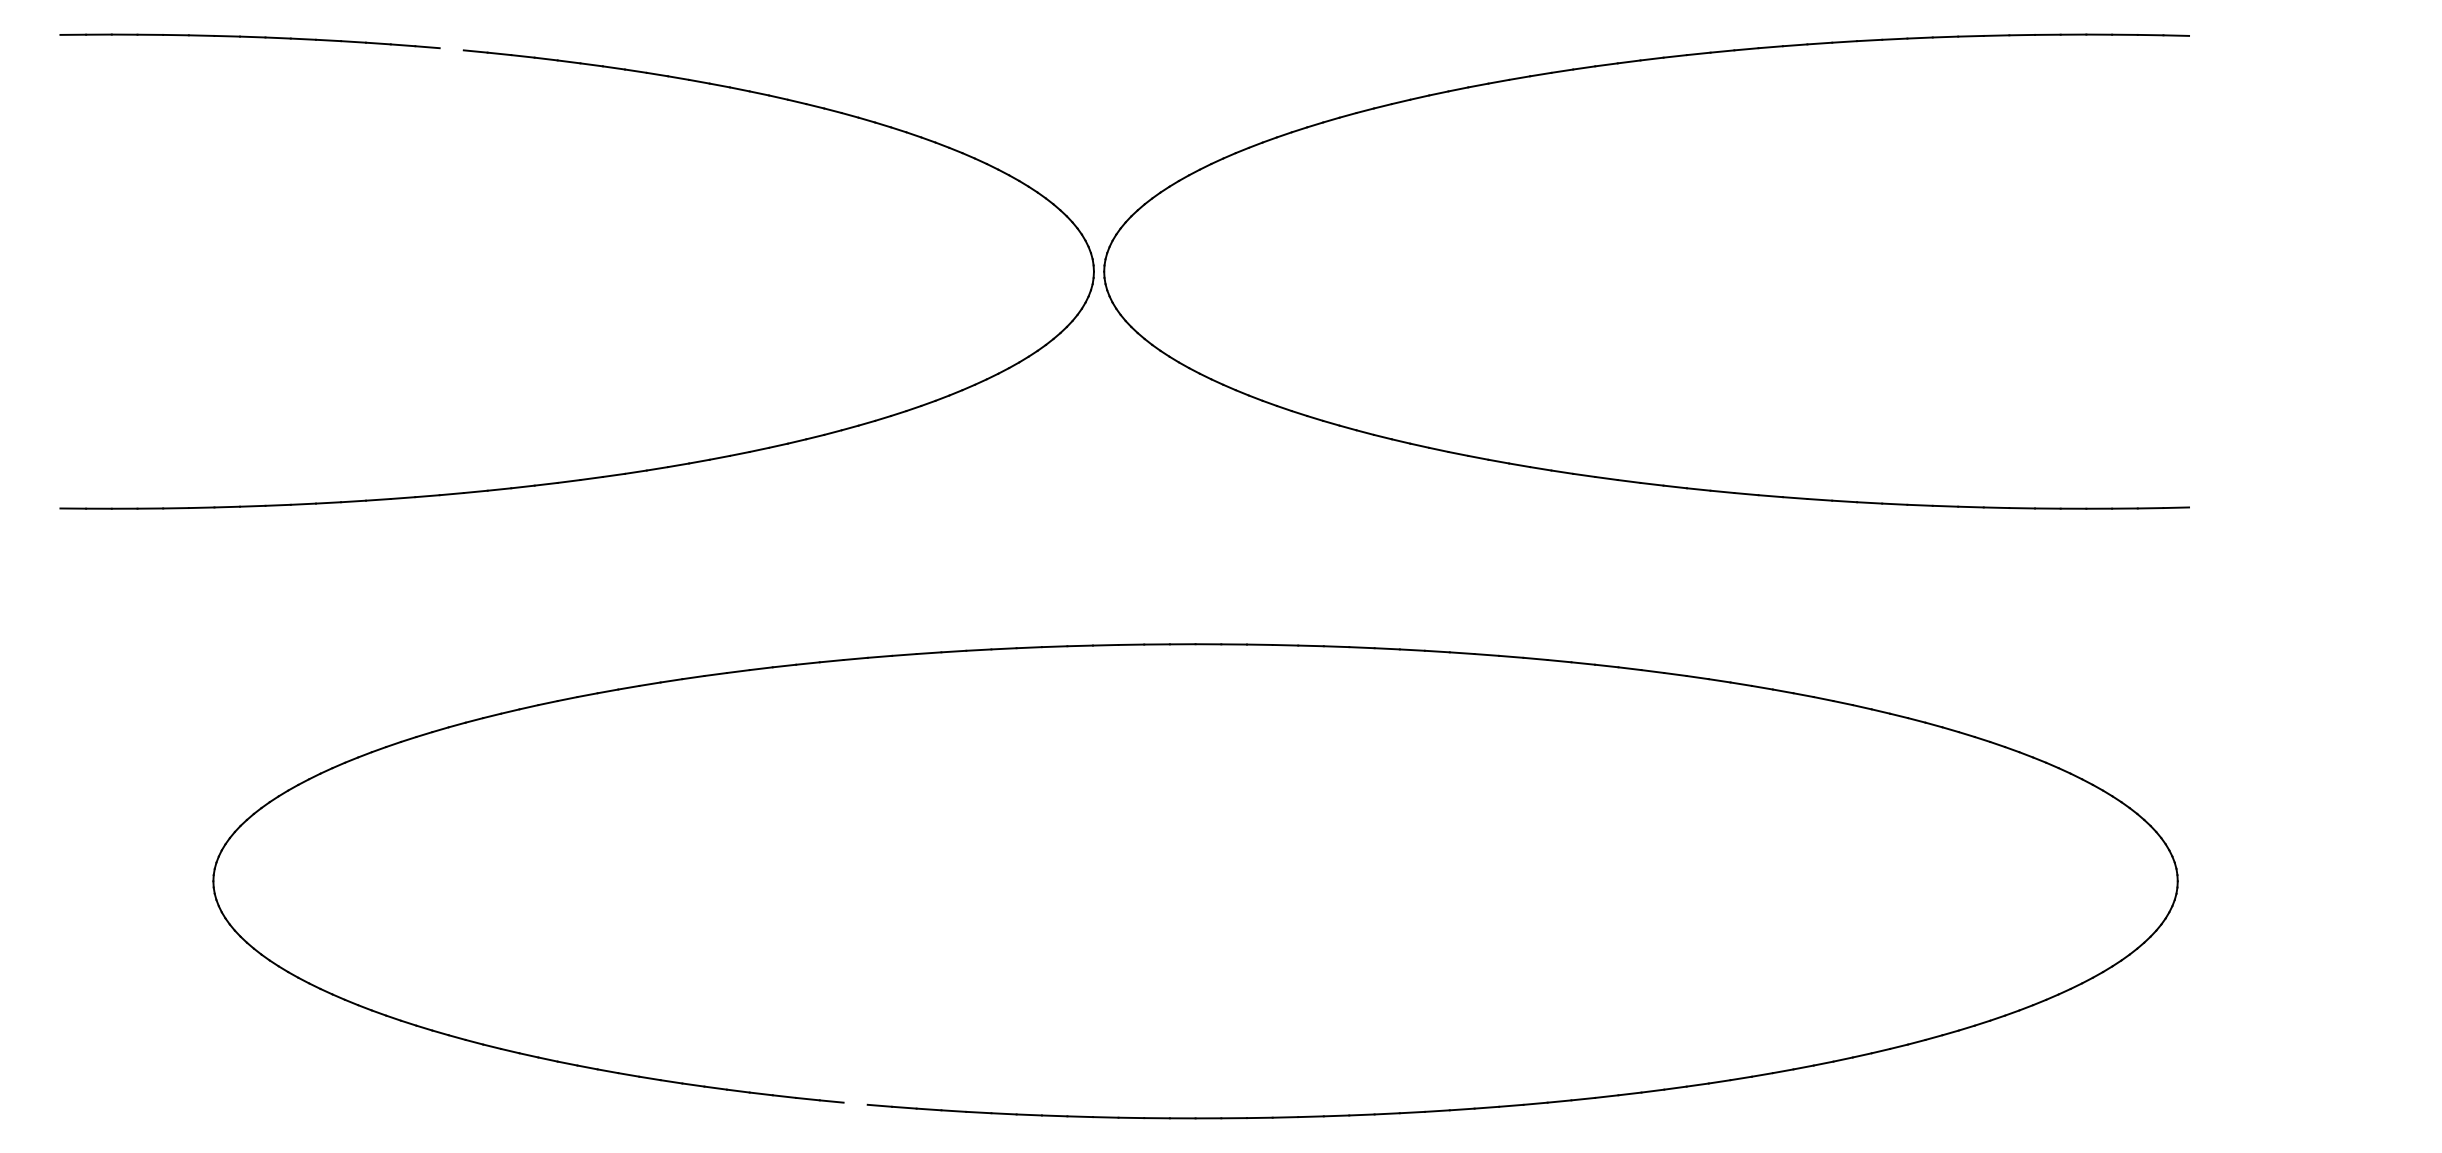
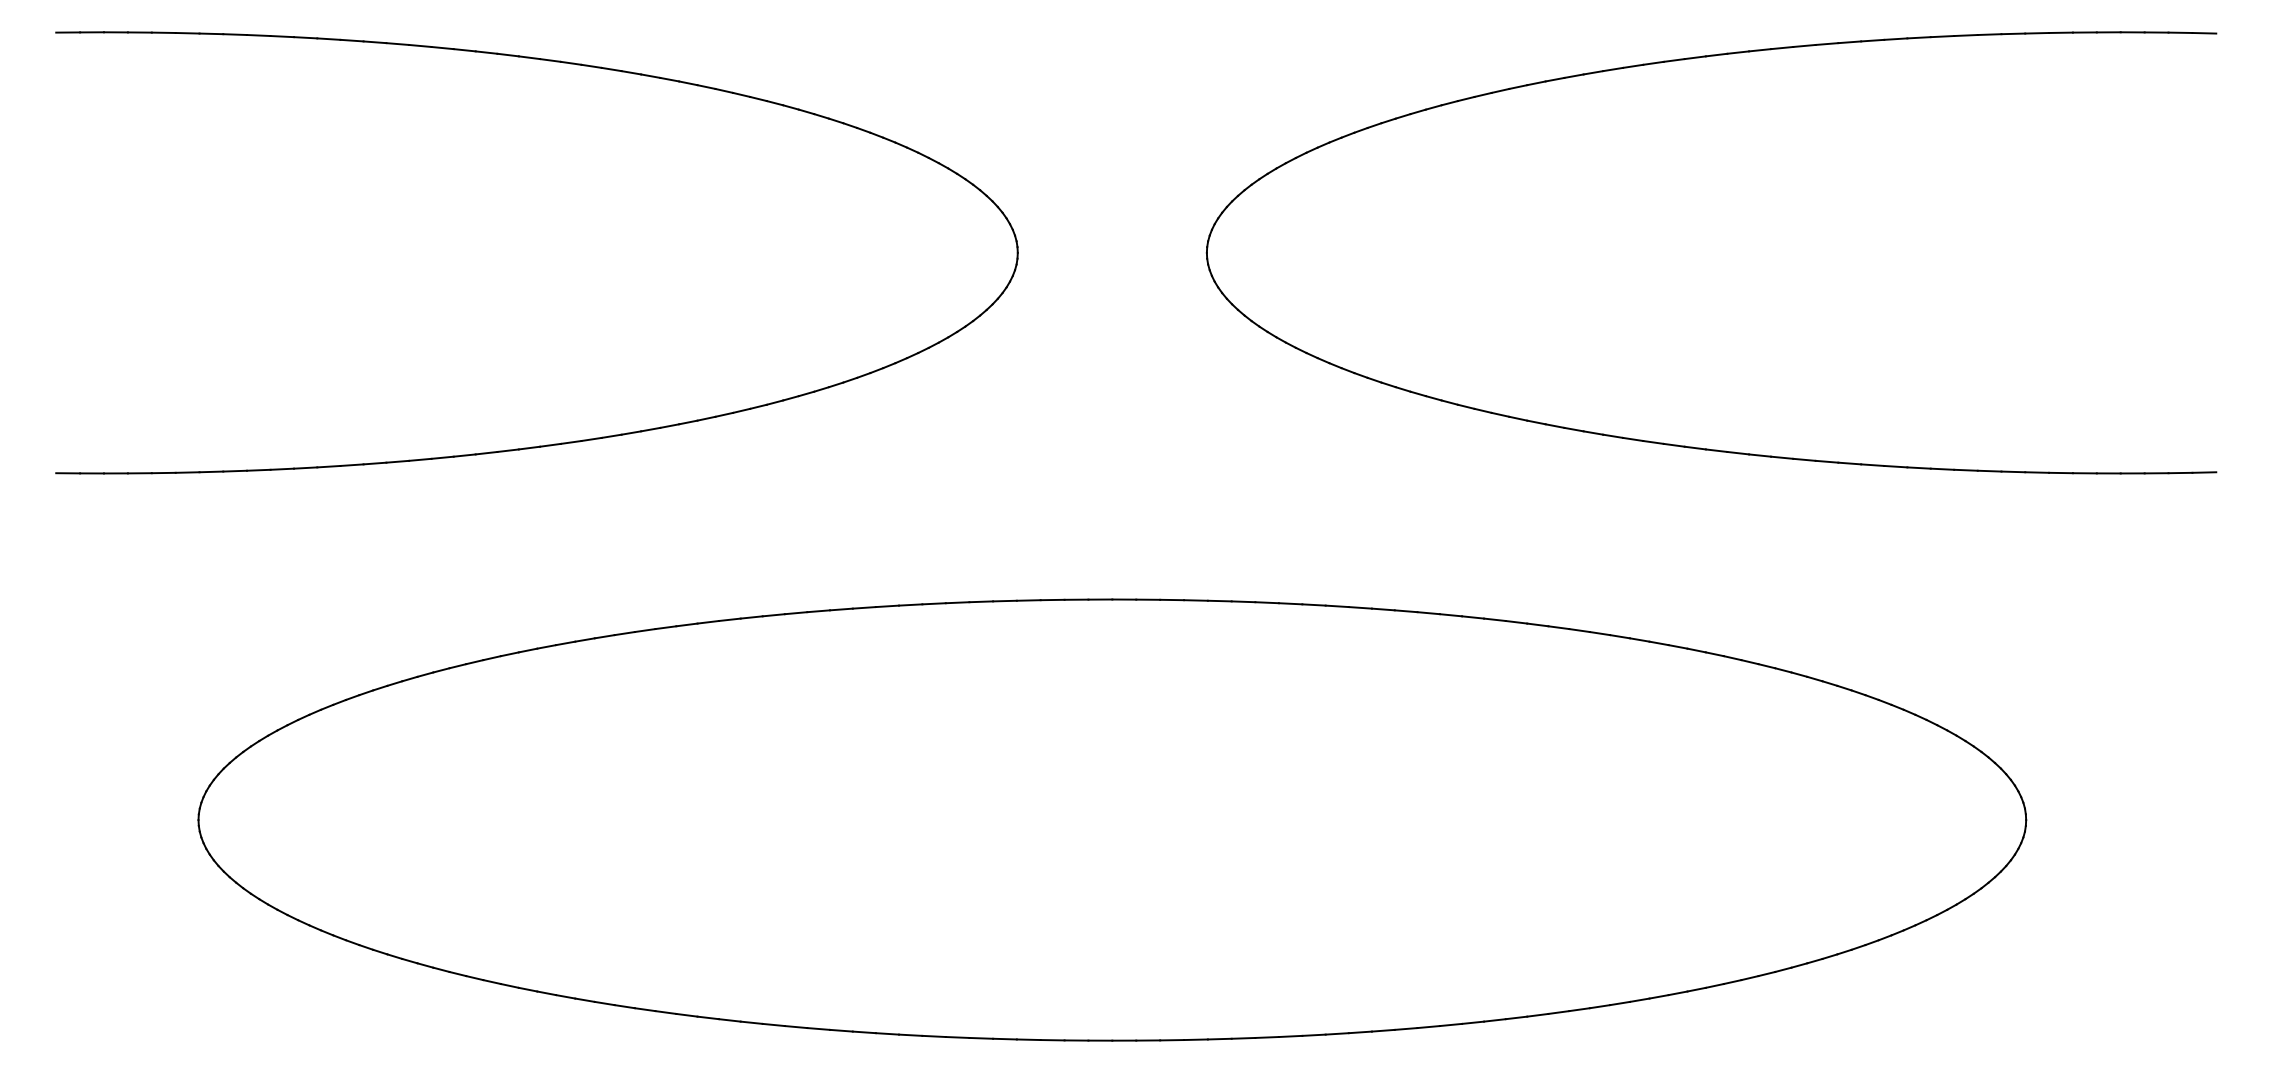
line: (451, 49) -> (420, 46), added
part: (1618, 64) -> (1685, 60), moved
line: (855, 1103) -> (795, 1026), added

